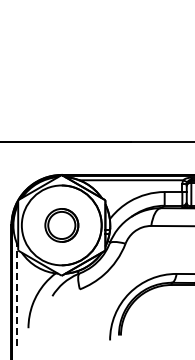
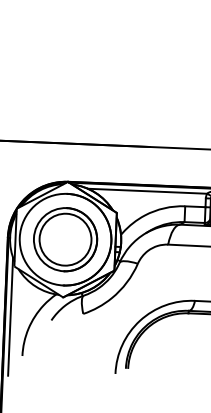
part: (61, 225) -> (65, 239), size x1.67
line: (16, 293) -> (10, 315), dashed -> solid

